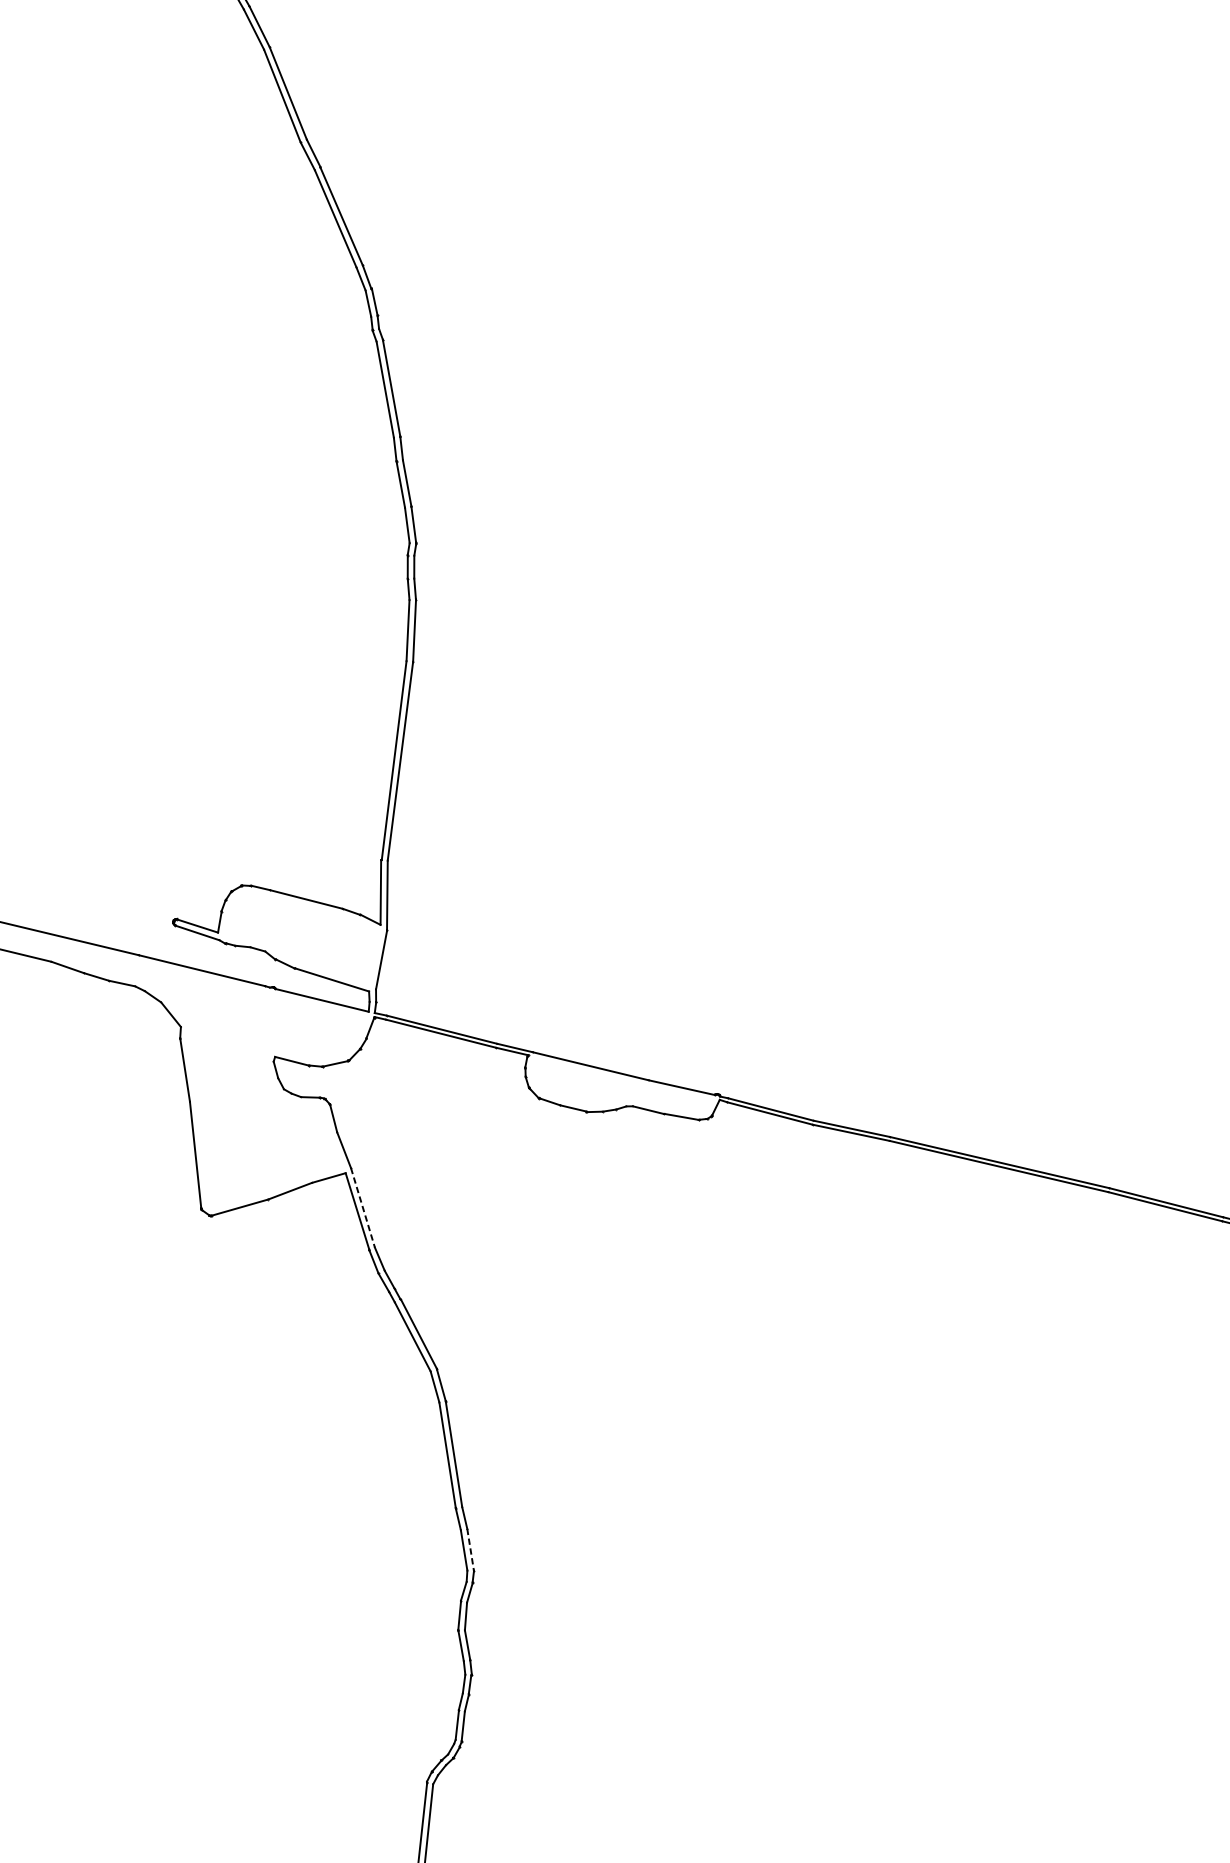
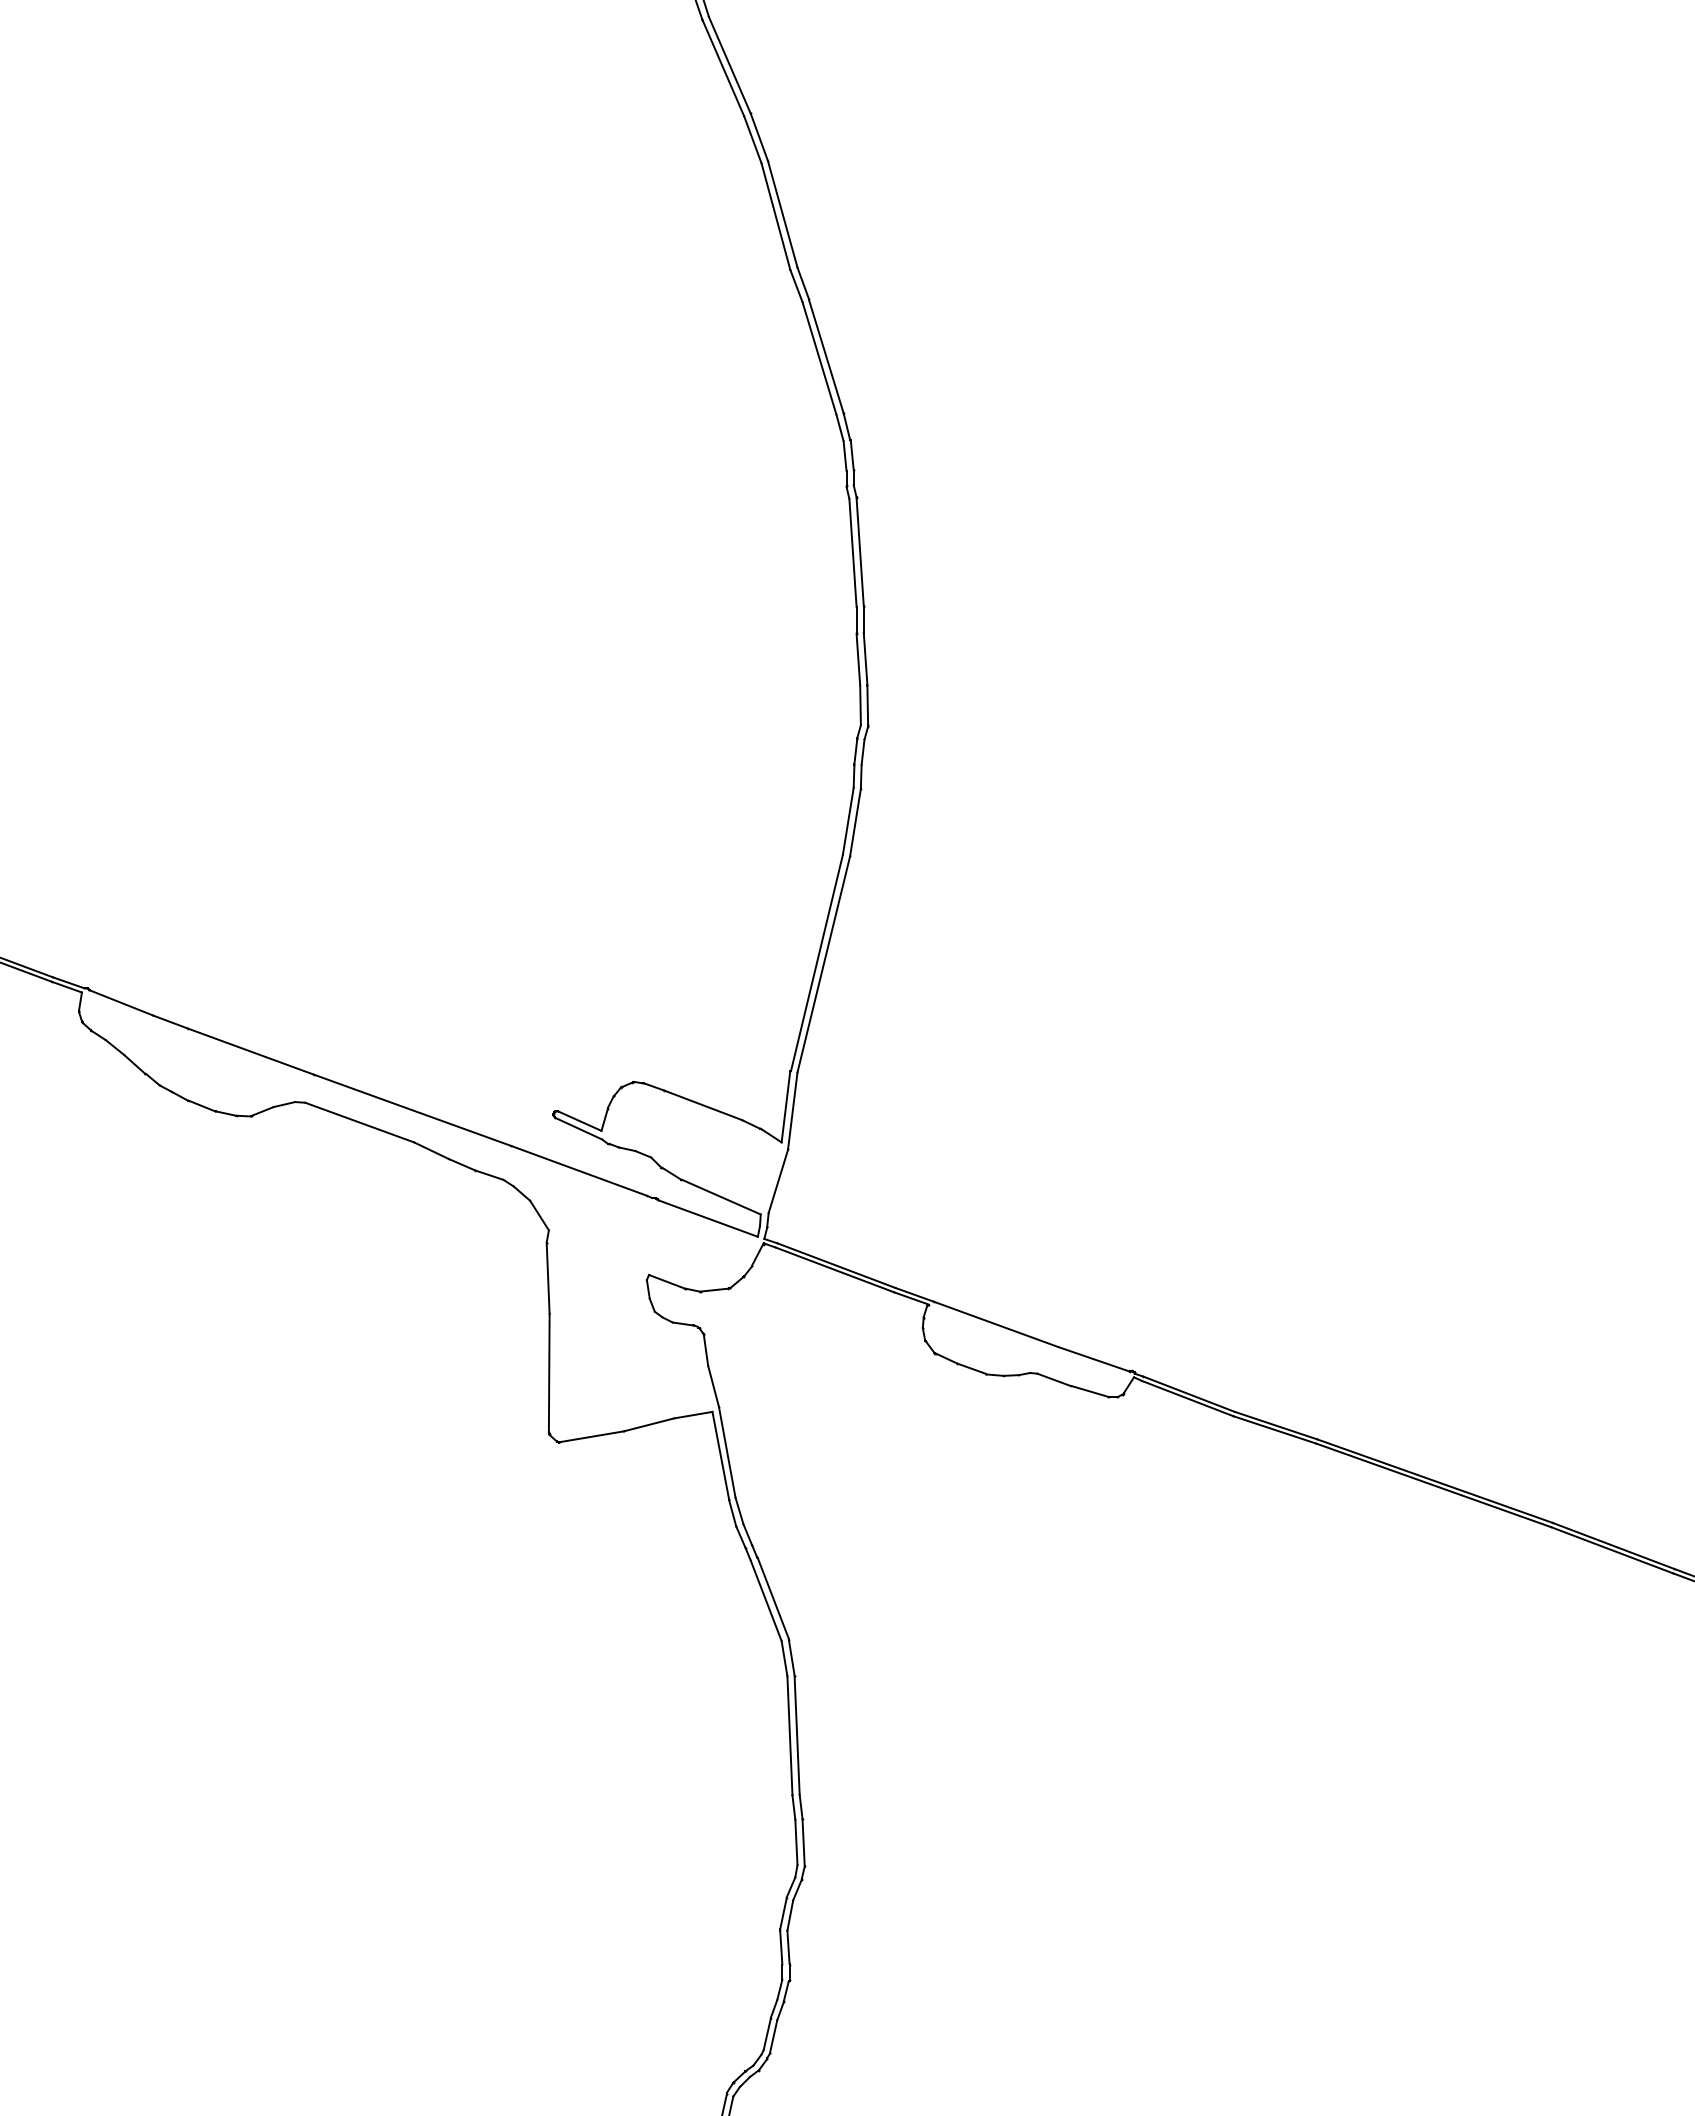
line: (363, 1208) -> (727, 1452), dashed -> solid
line: (470, 1549) -> (803, 1842), dashed -> solid

